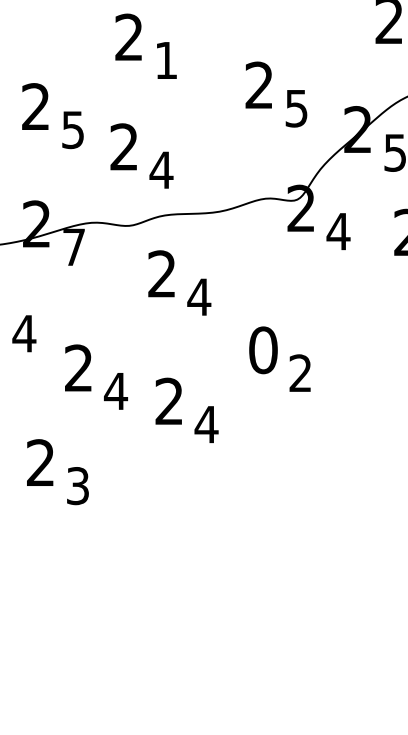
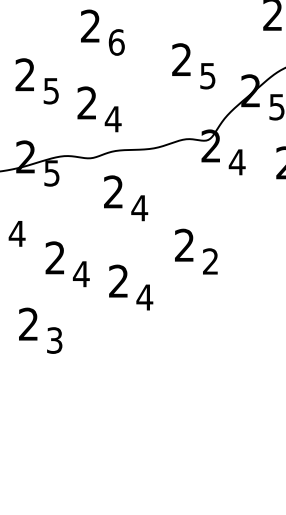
text: (166, 60) -> (116, 42), 1 -> 6
text: (73, 247) -> (51, 173), 7 -> 5
text: (263, 350) -> (184, 245), 0 -> 2

